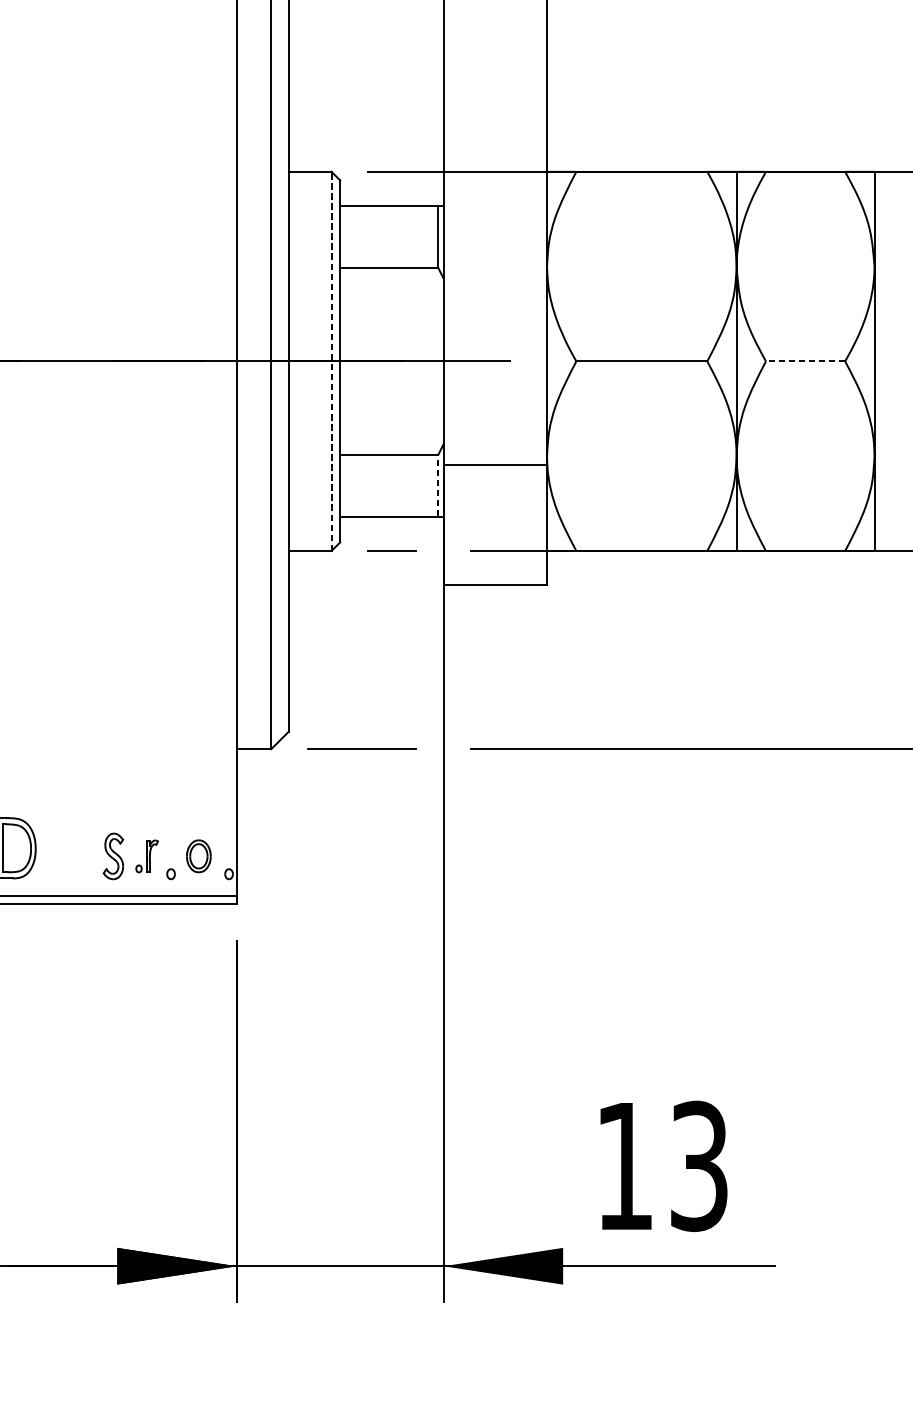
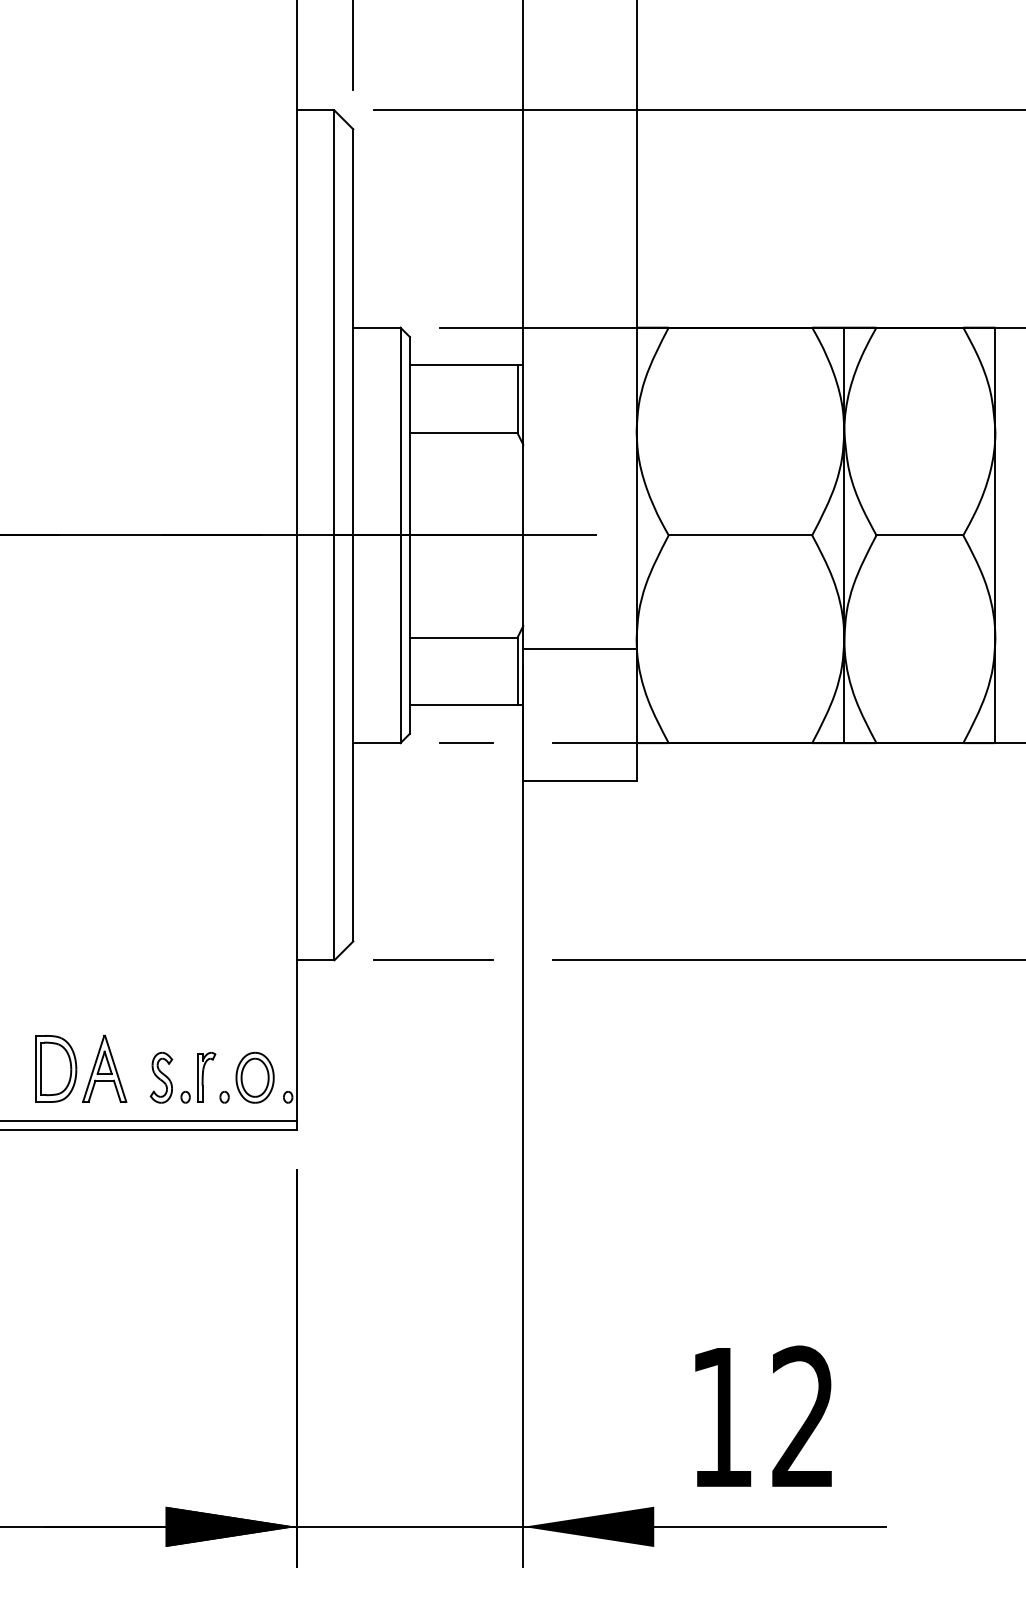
line: (331, 361) -> (400, 535), dashed -> solid
line: (805, 361) -> (919, 535), dashed -> solid
line: (438, 485) -> (517, 671), dashed -> solid
part: (61, 847) -> (104, 1068), added
part: (147, 856) -> (198, 1077), size x1.43
part: (198, 856) -> (254, 1077), size x1.43
text: (699, 1166) -> (803, 1417), 13 -> 12

